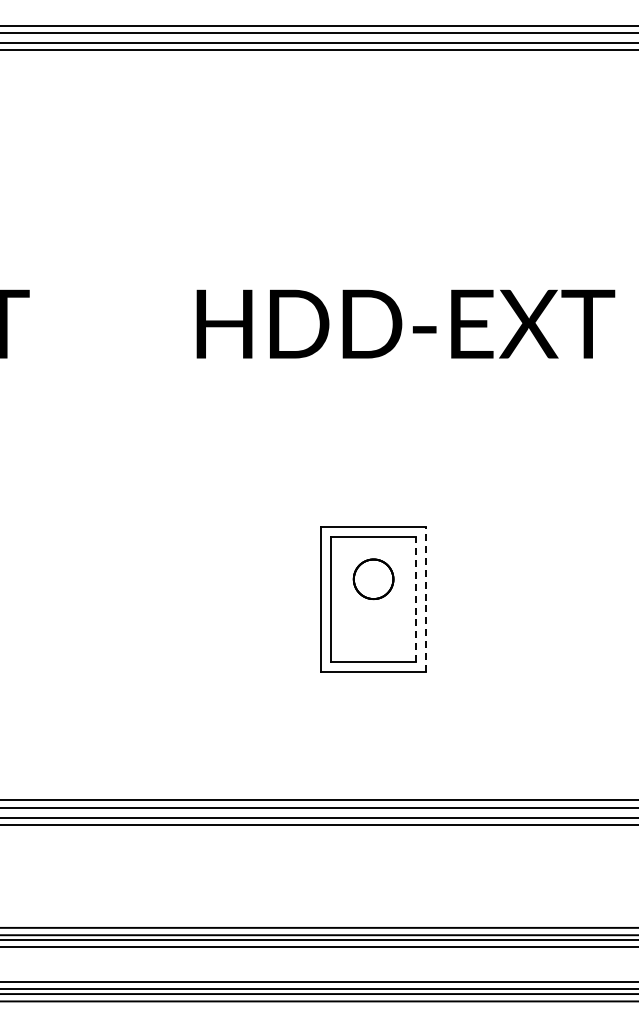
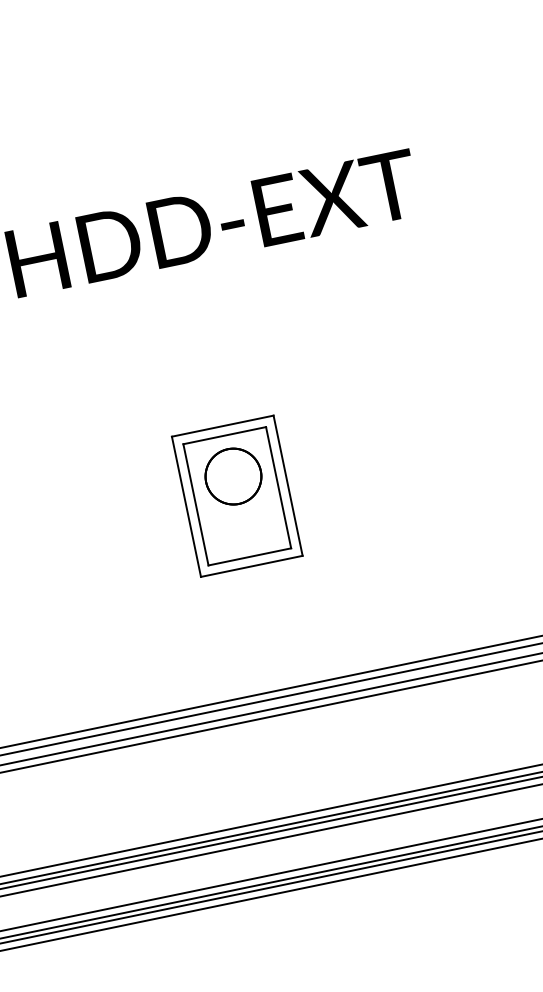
part: (373, 579) -> (233, 476), size x1.43
line: (416, 599) -> (278, 487), dashed -> solid
line: (425, 599) -> (287, 485), dashed -> solid

